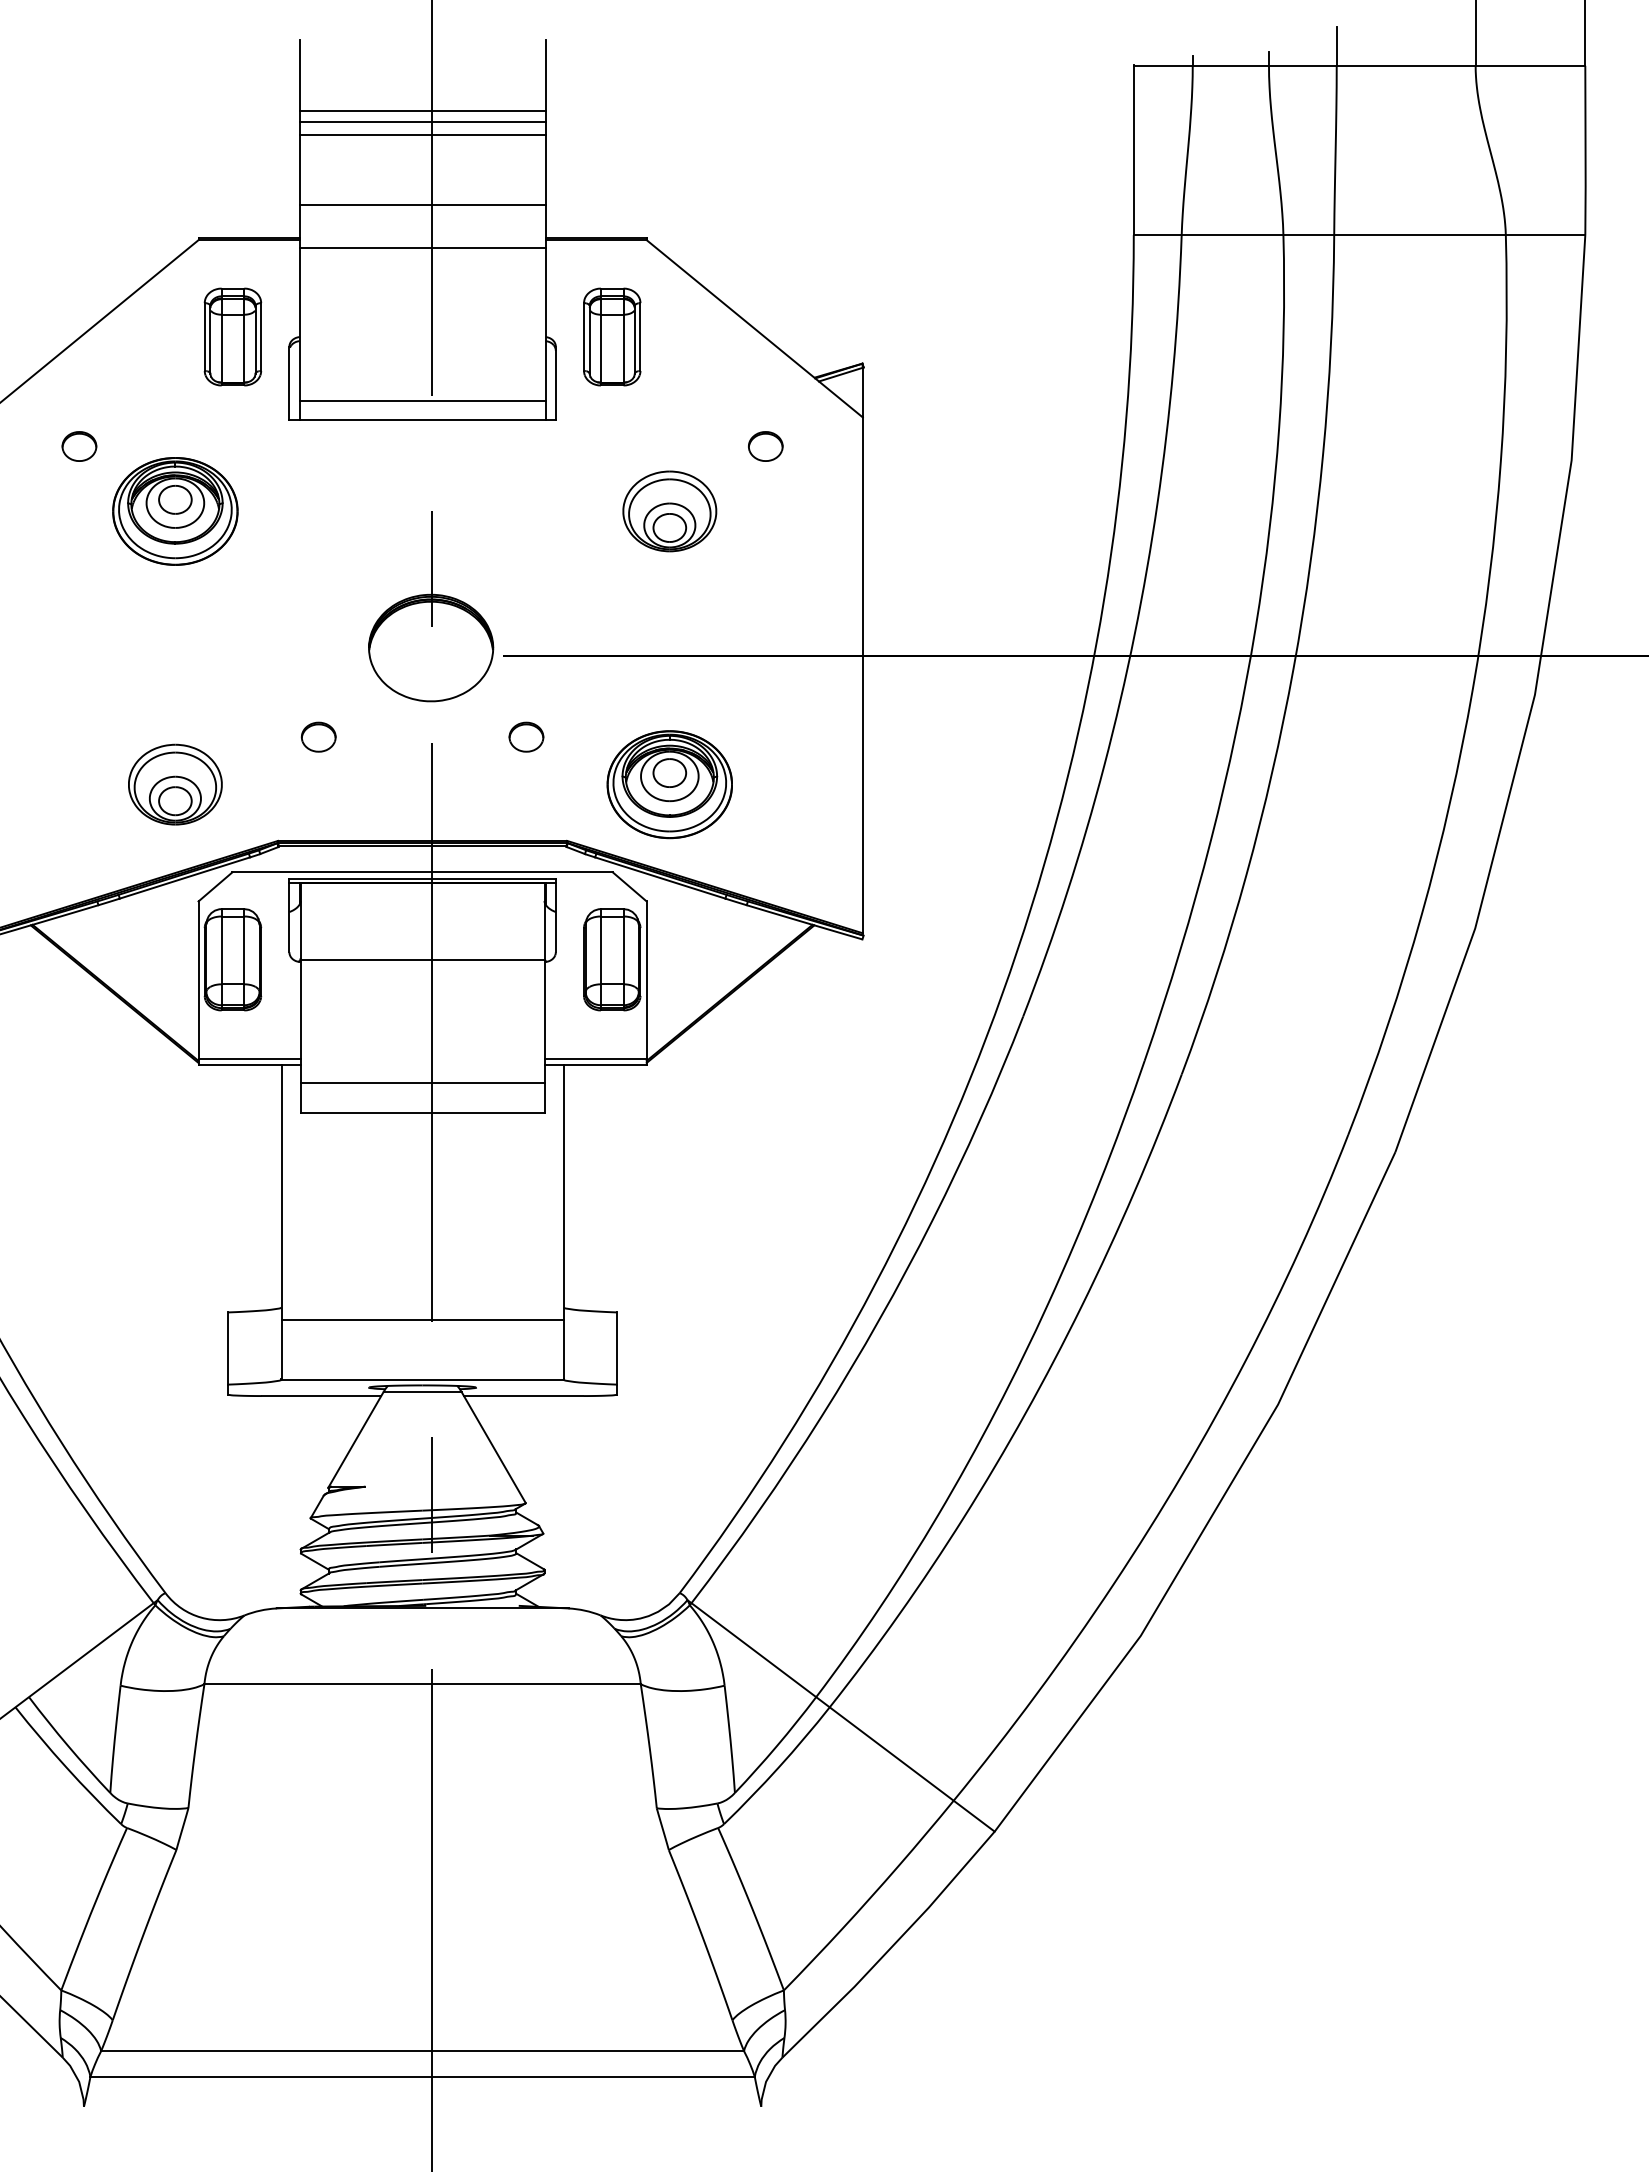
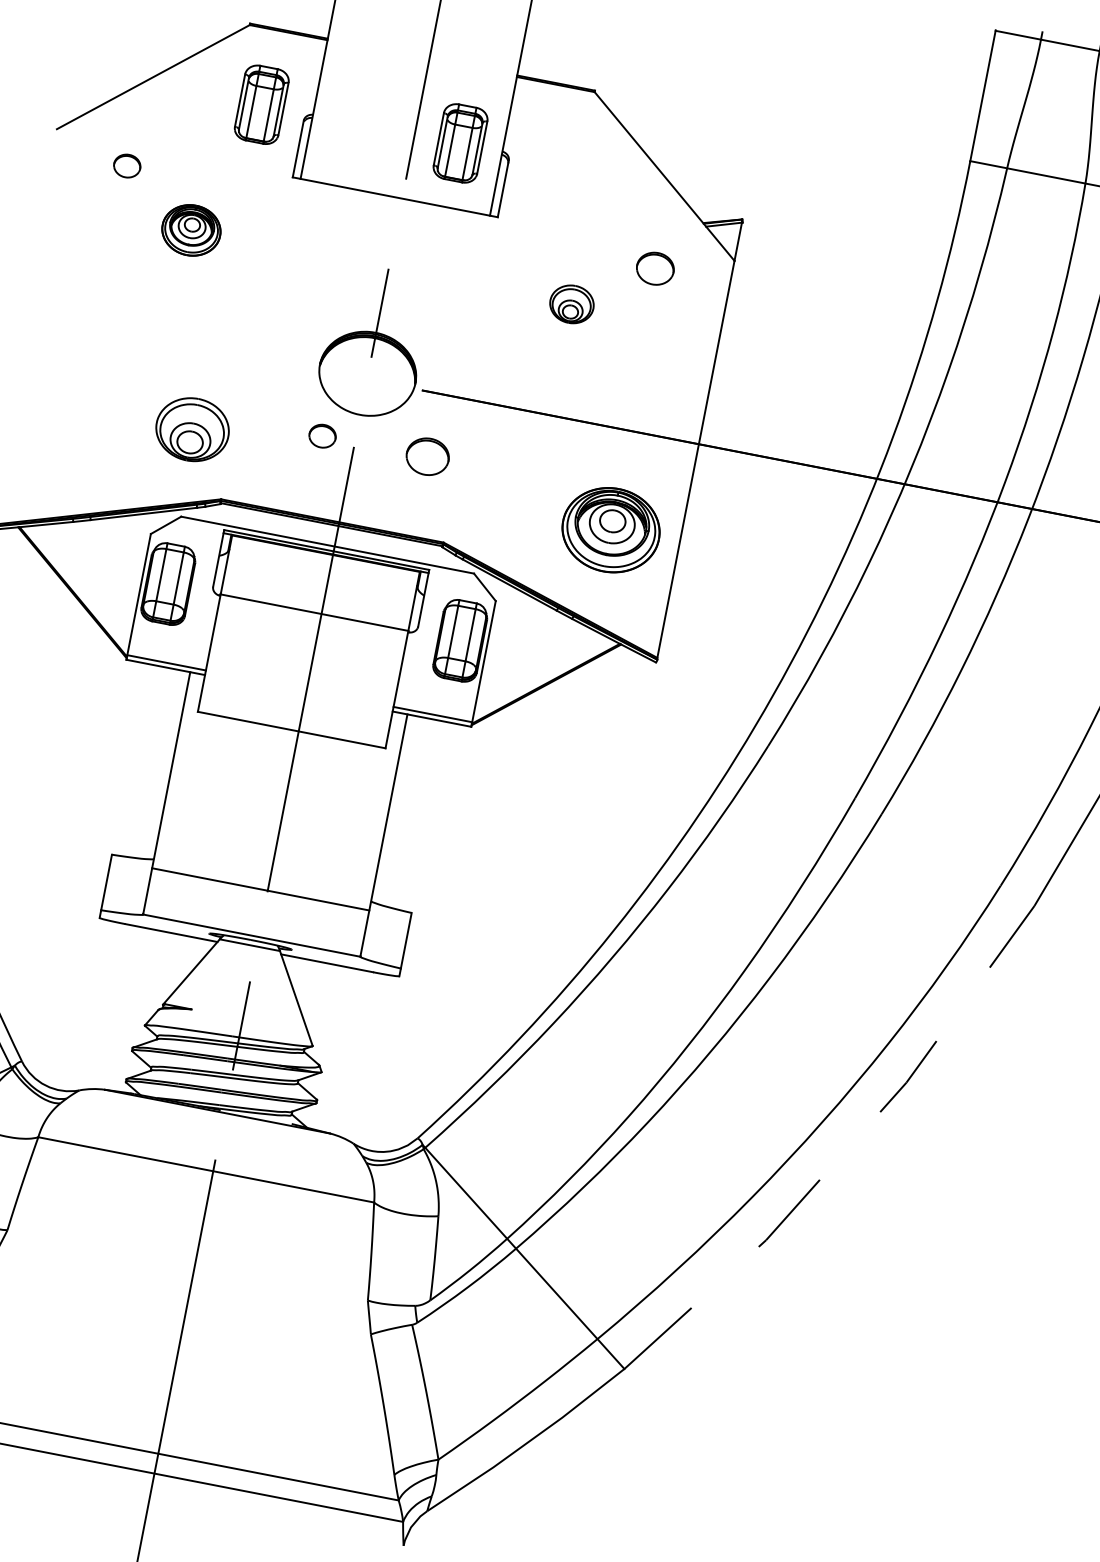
line: (422, 204) -> (427, 31), removed
line: (422, 247) -> (421, 64), removed
part: (612, 336) -> (460, 143), moved
line: (422, 401) -> (398, 182), removed
part: (765, 446) -> (655, 268), size x1.4
part: (175, 511) -> (191, 230), size x0.6
part: (669, 511) -> (571, 304), size x0.6
part: (318, 736) -> (322, 435), moved
part: (526, 736) -> (427, 456), size x1.6
part: (175, 784) -> (192, 429), moved
part: (669, 784) -> (610, 530), moved
line: (422, 1083) -> (295, 707), removed
line: (1218, 1505) -> (845, 1151), solid -> dashed

